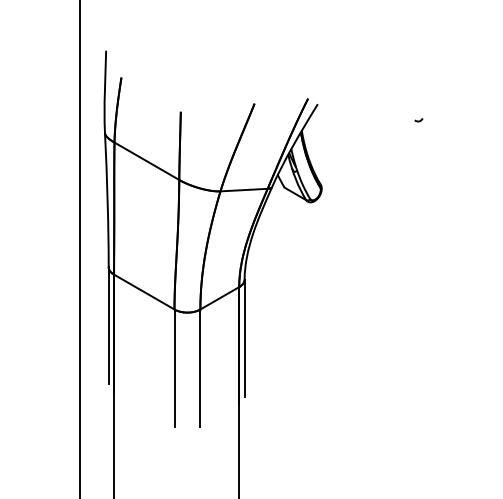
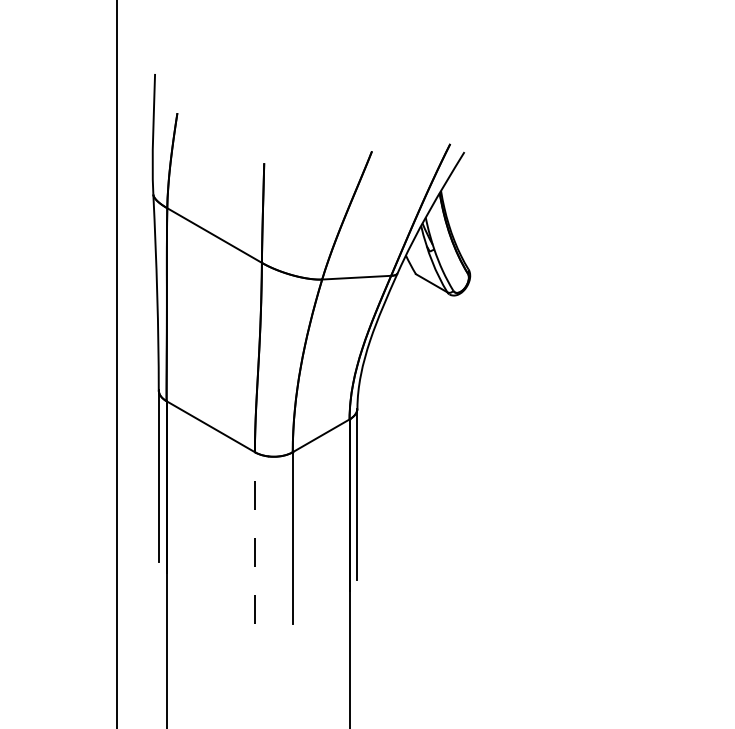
curve: (418, 120) -> (611, 175), removed
line: (174, 368) -> (254, 538), solid -> dashed

